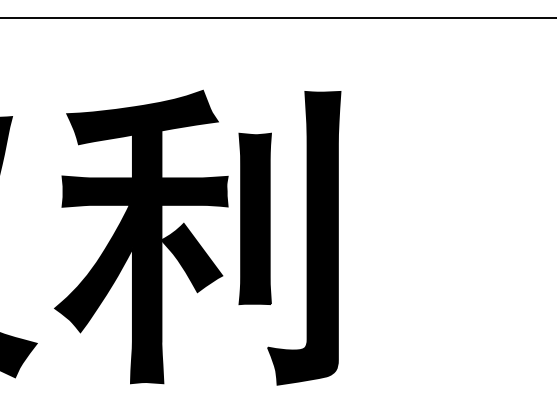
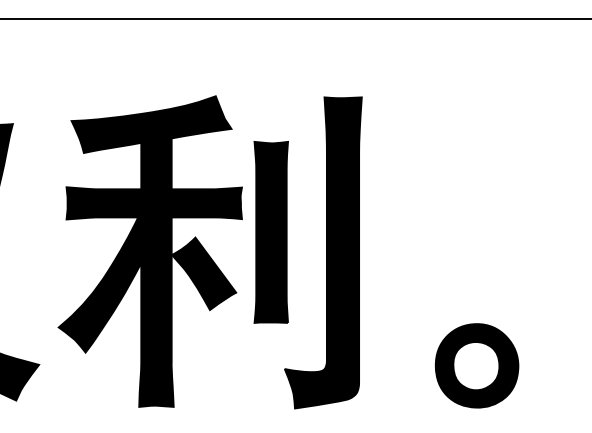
part: (448, 344) -> (476, 365), added

